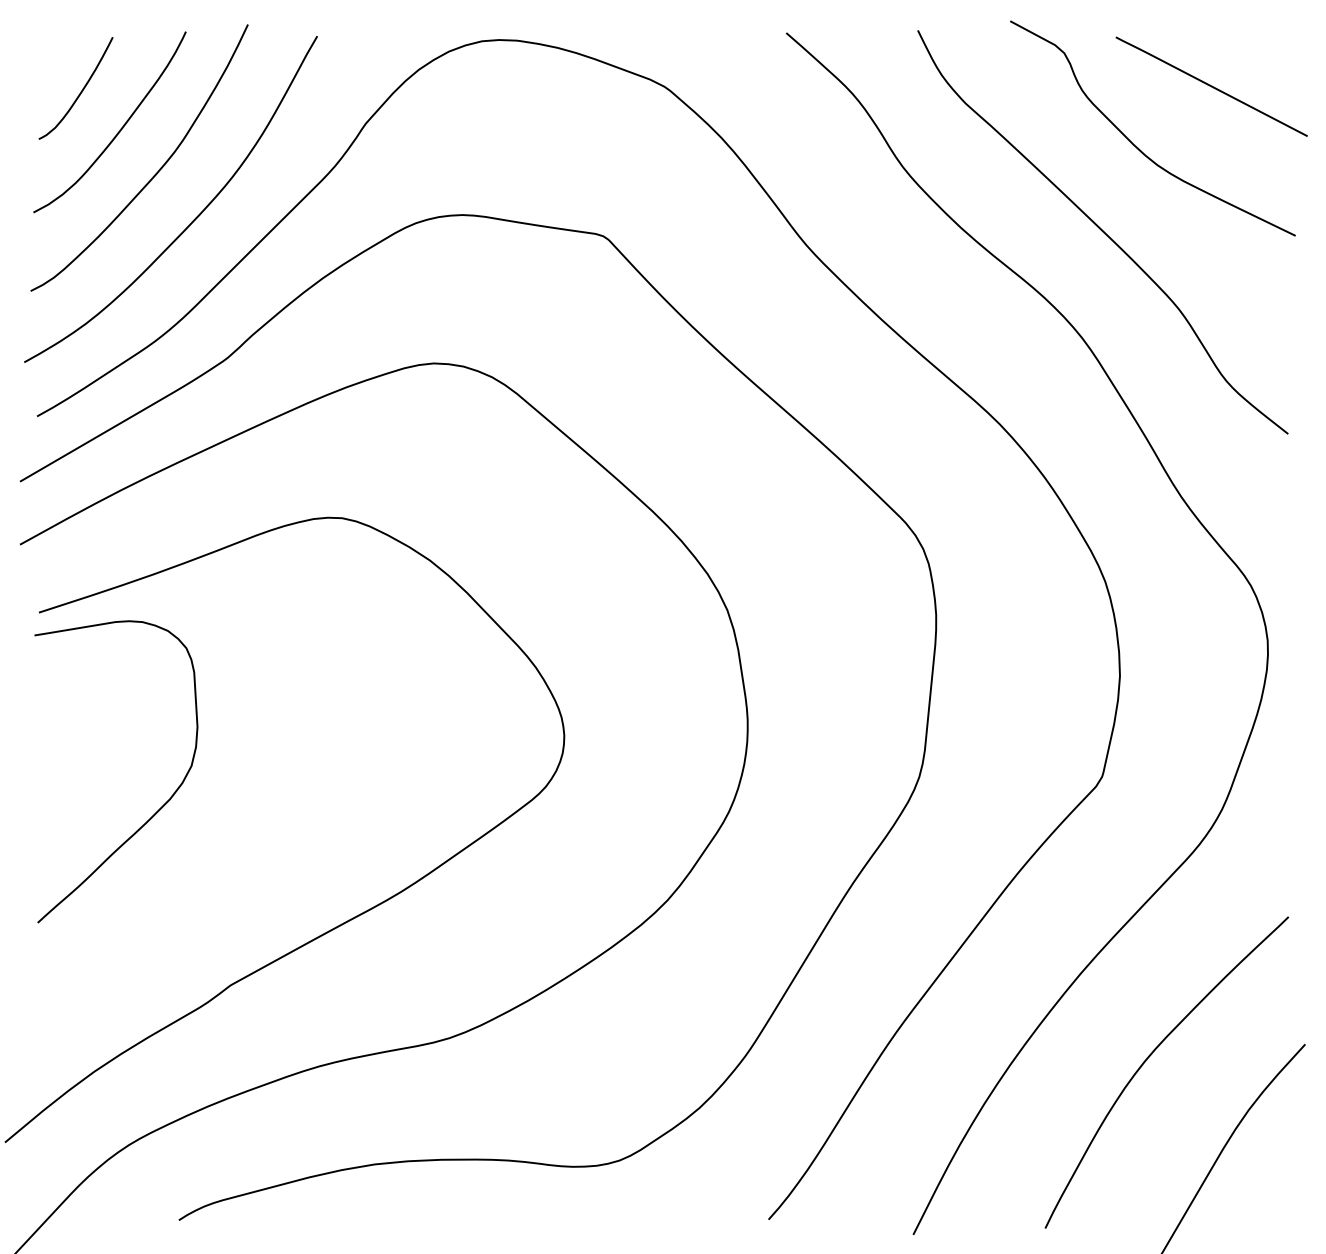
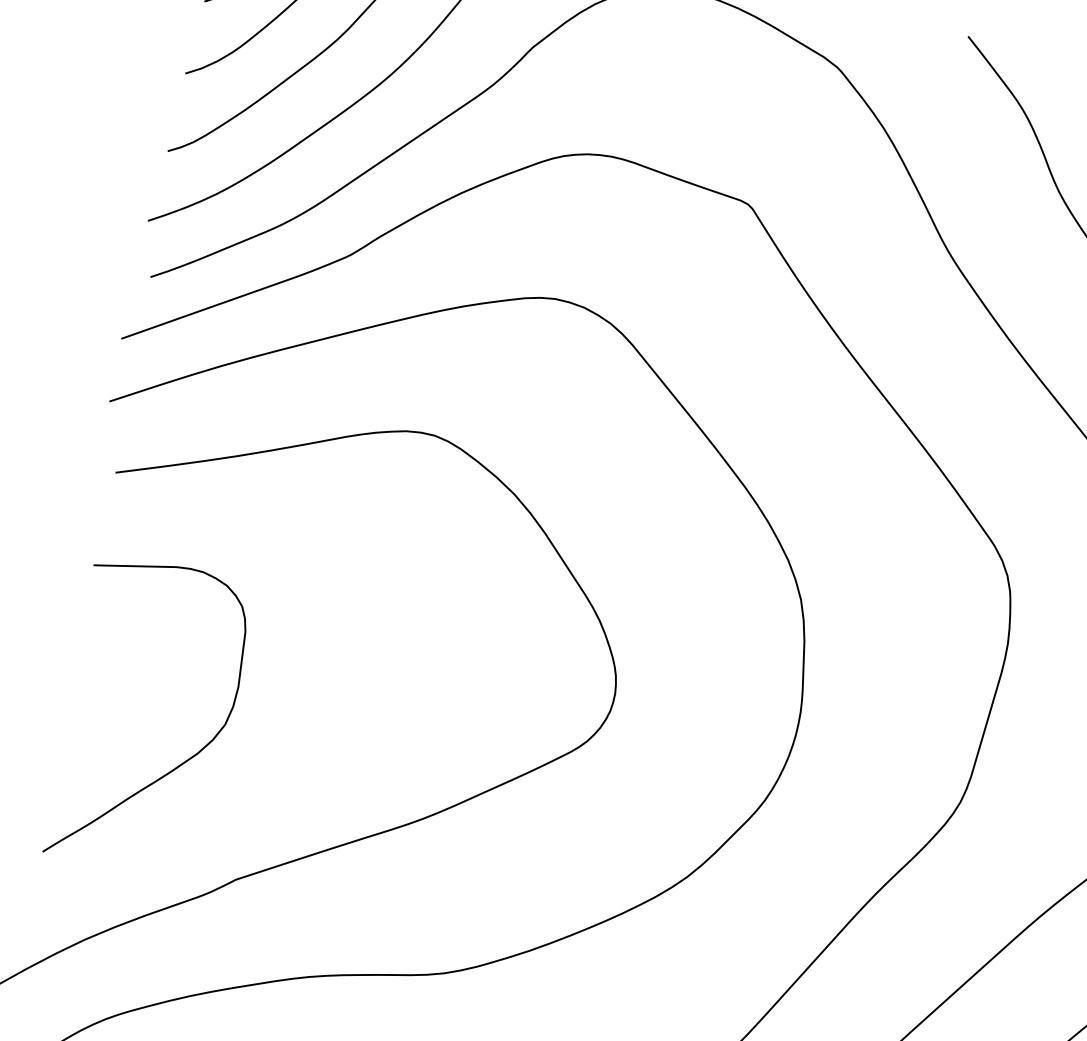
curve: (156, 811) -> (181, 763), moved

